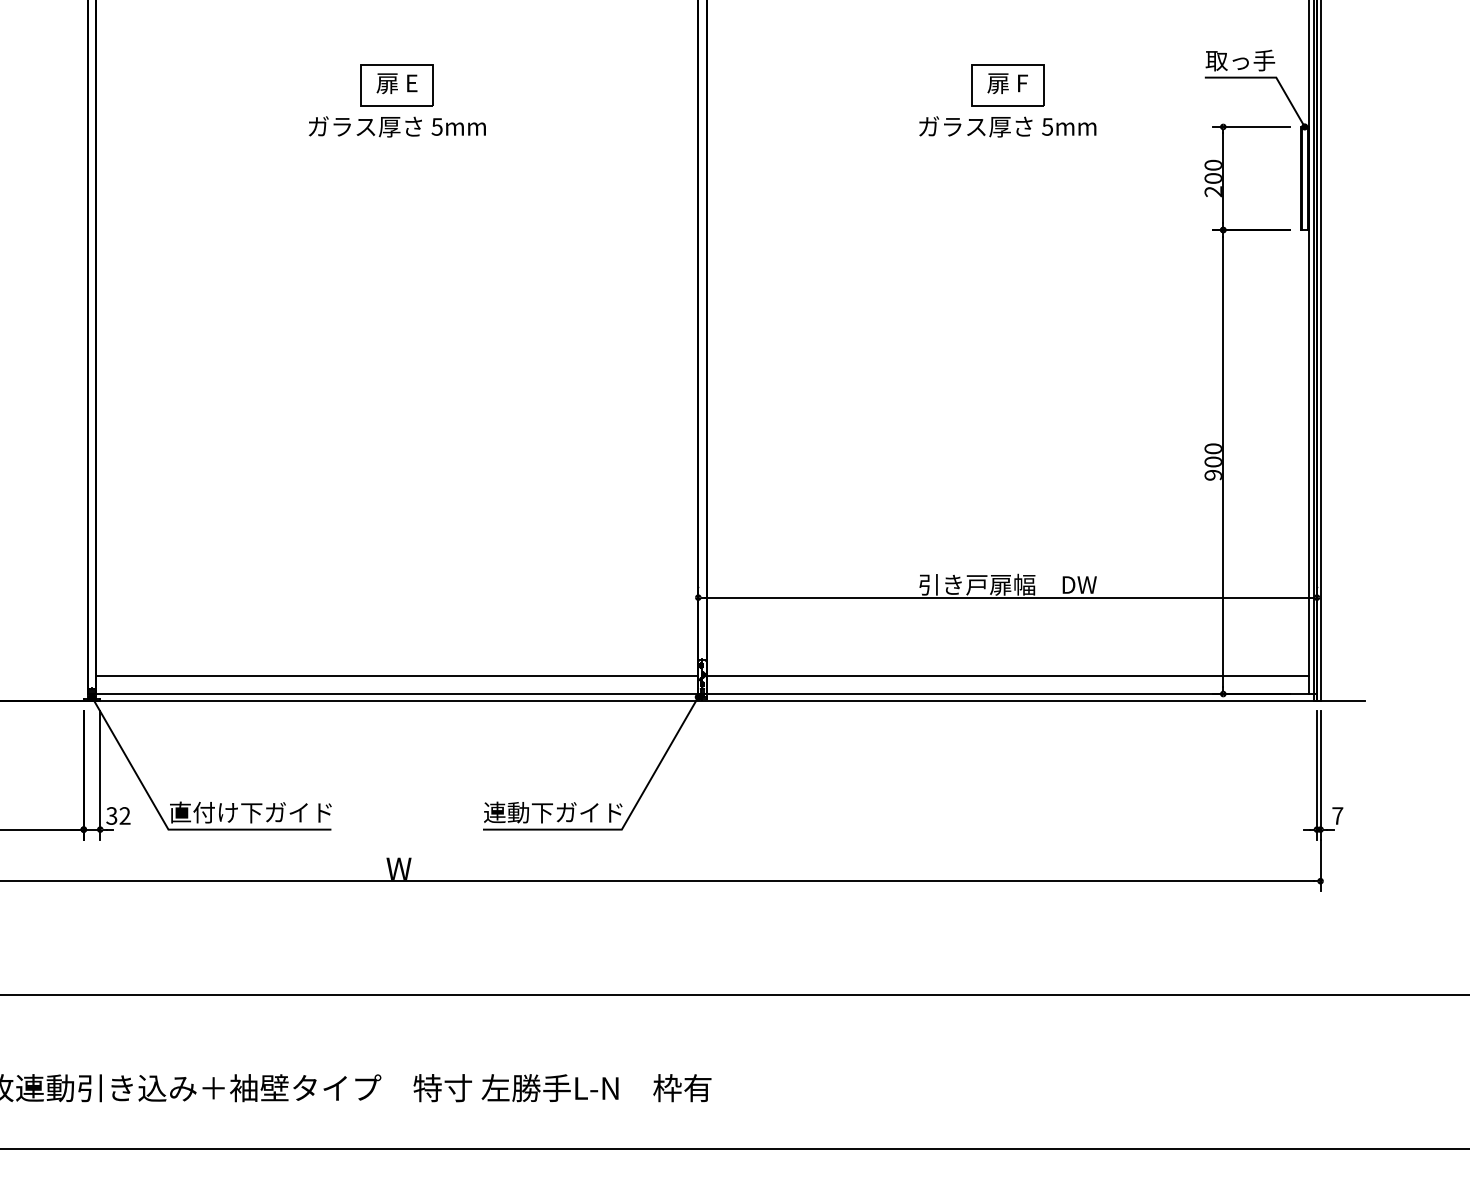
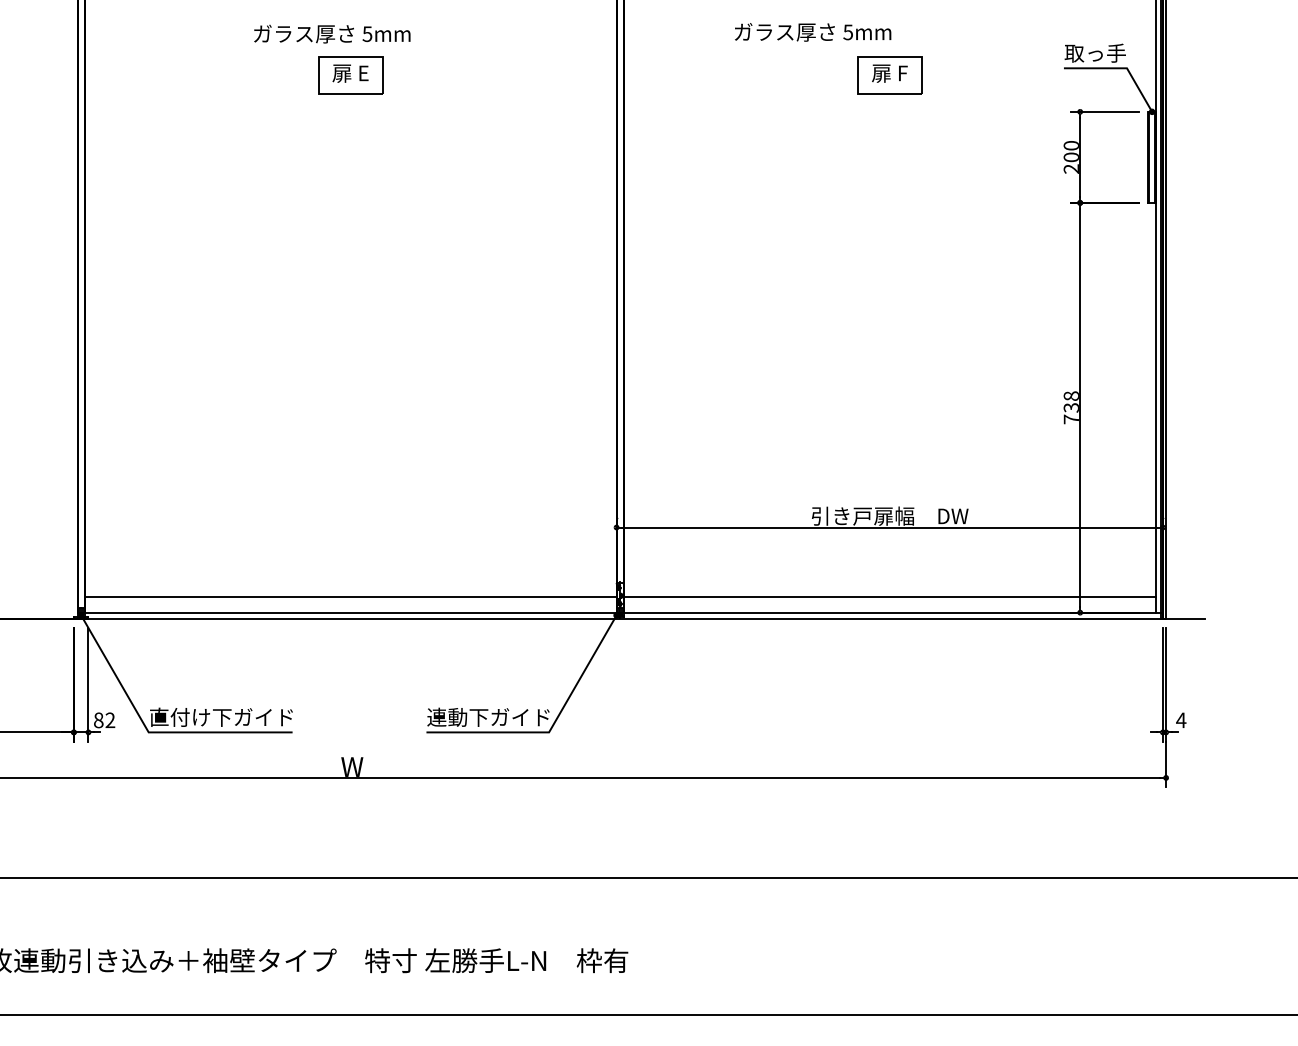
text: (396, 126) -> (331, 33), moved
text: (1007, 126) -> (812, 31), moved
text: (1212, 461) -> (1070, 407), 900 -> 738
text: (111, 815) -> (98, 719), 32 -> 82
text: (1337, 815) -> (1181, 719), 7 -> 4

